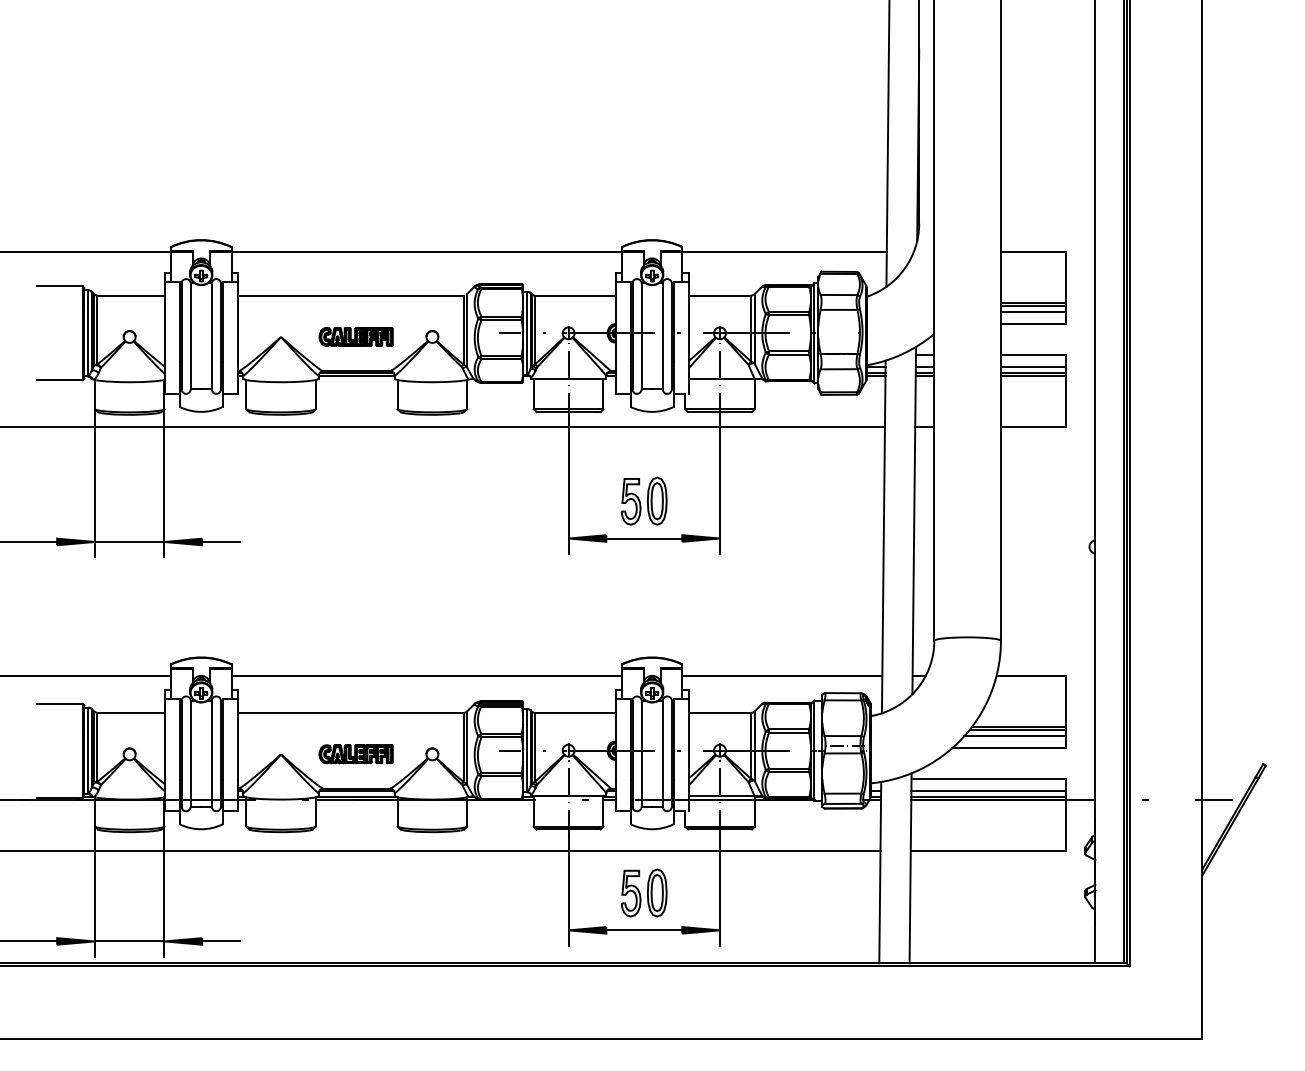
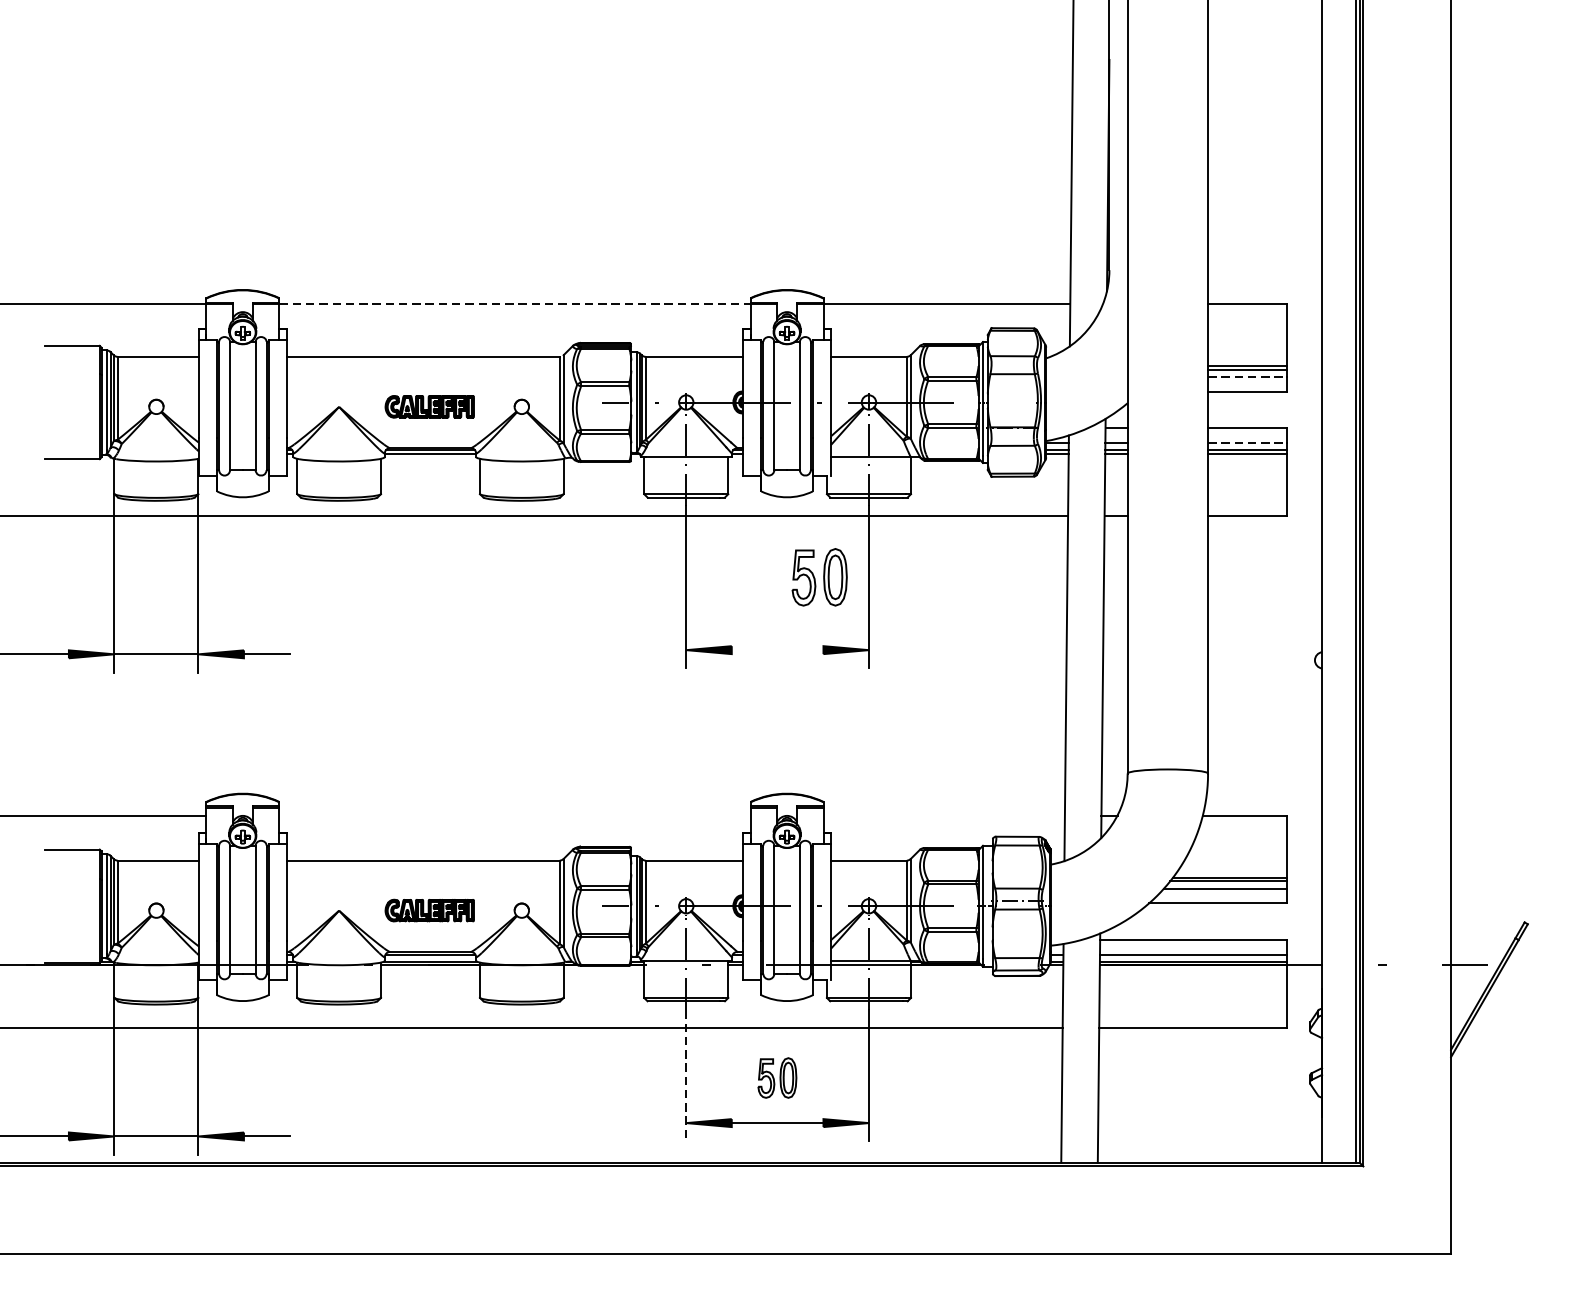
line: (427, 251) -> (515, 303), solid -> dashed
line: (1033, 312) -> (1247, 377), solid -> dashed
line: (1033, 366) -> (1247, 442), solid -> dashed
part: (643, 500) -> (818, 576), moved
line: (644, 538) -> (777, 650), removed
line: (426, 675) -> (514, 815), removed
line: (782, 675) -> (944, 815), removed
line: (568, 891) -> (686, 1076), solid -> dashed
part: (643, 892) -> (776, 1077), size x0.7

